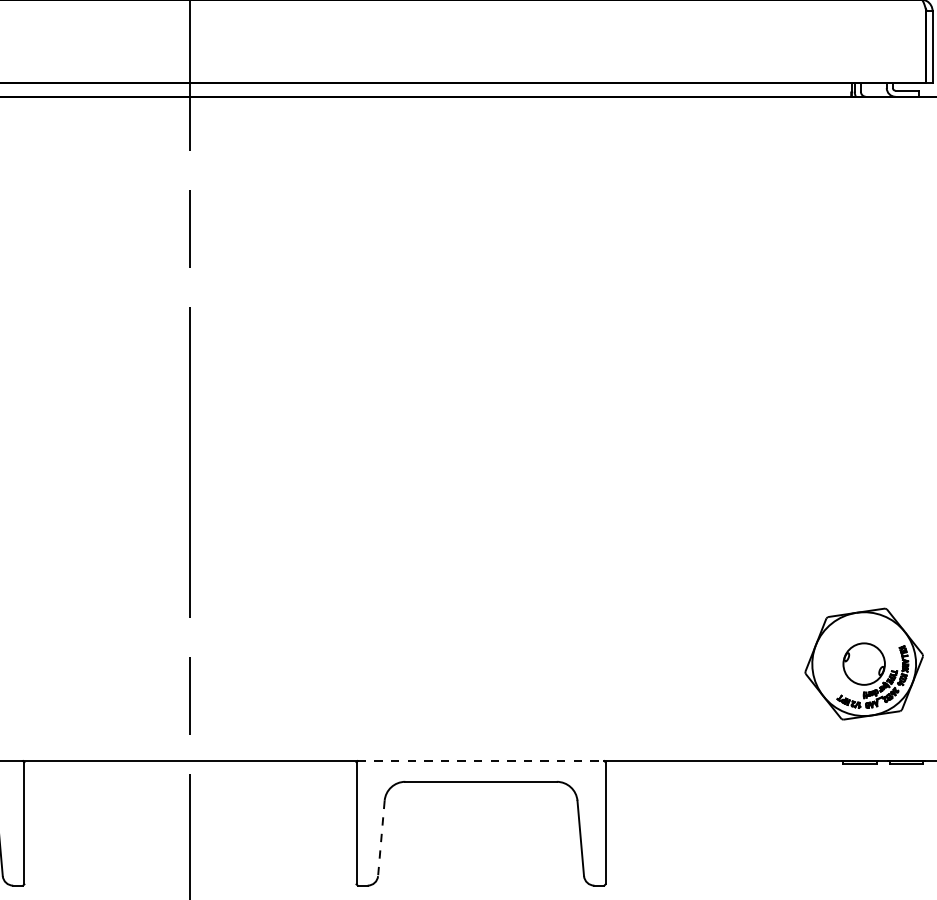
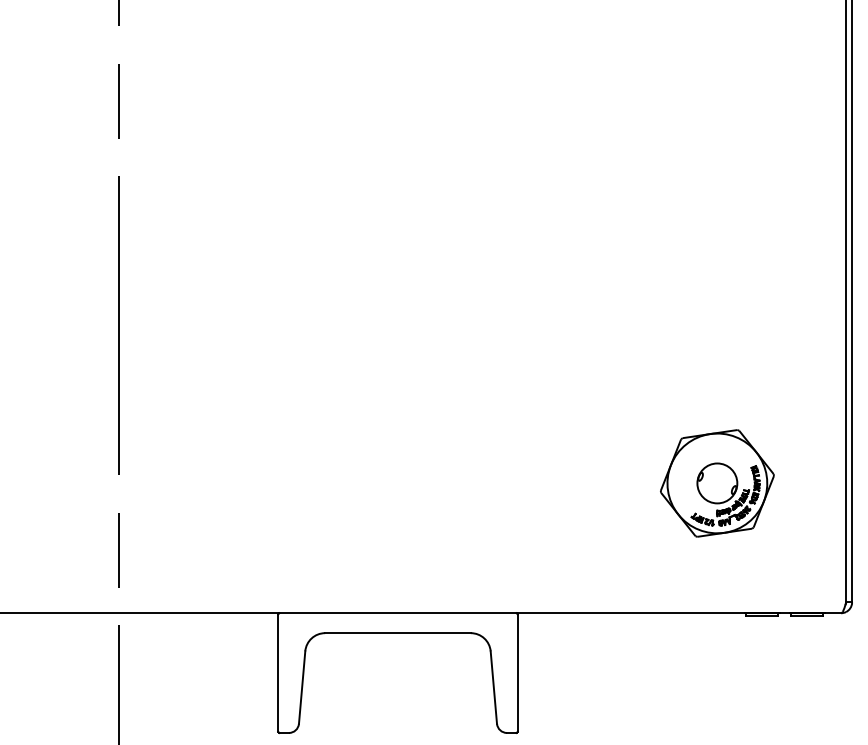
part: (863, 663) -> (716, 482), moved
line: (481, 761) -> (398, 613), dashed -> solid
line: (381, 838) -> (302, 687), dashed -> solid

